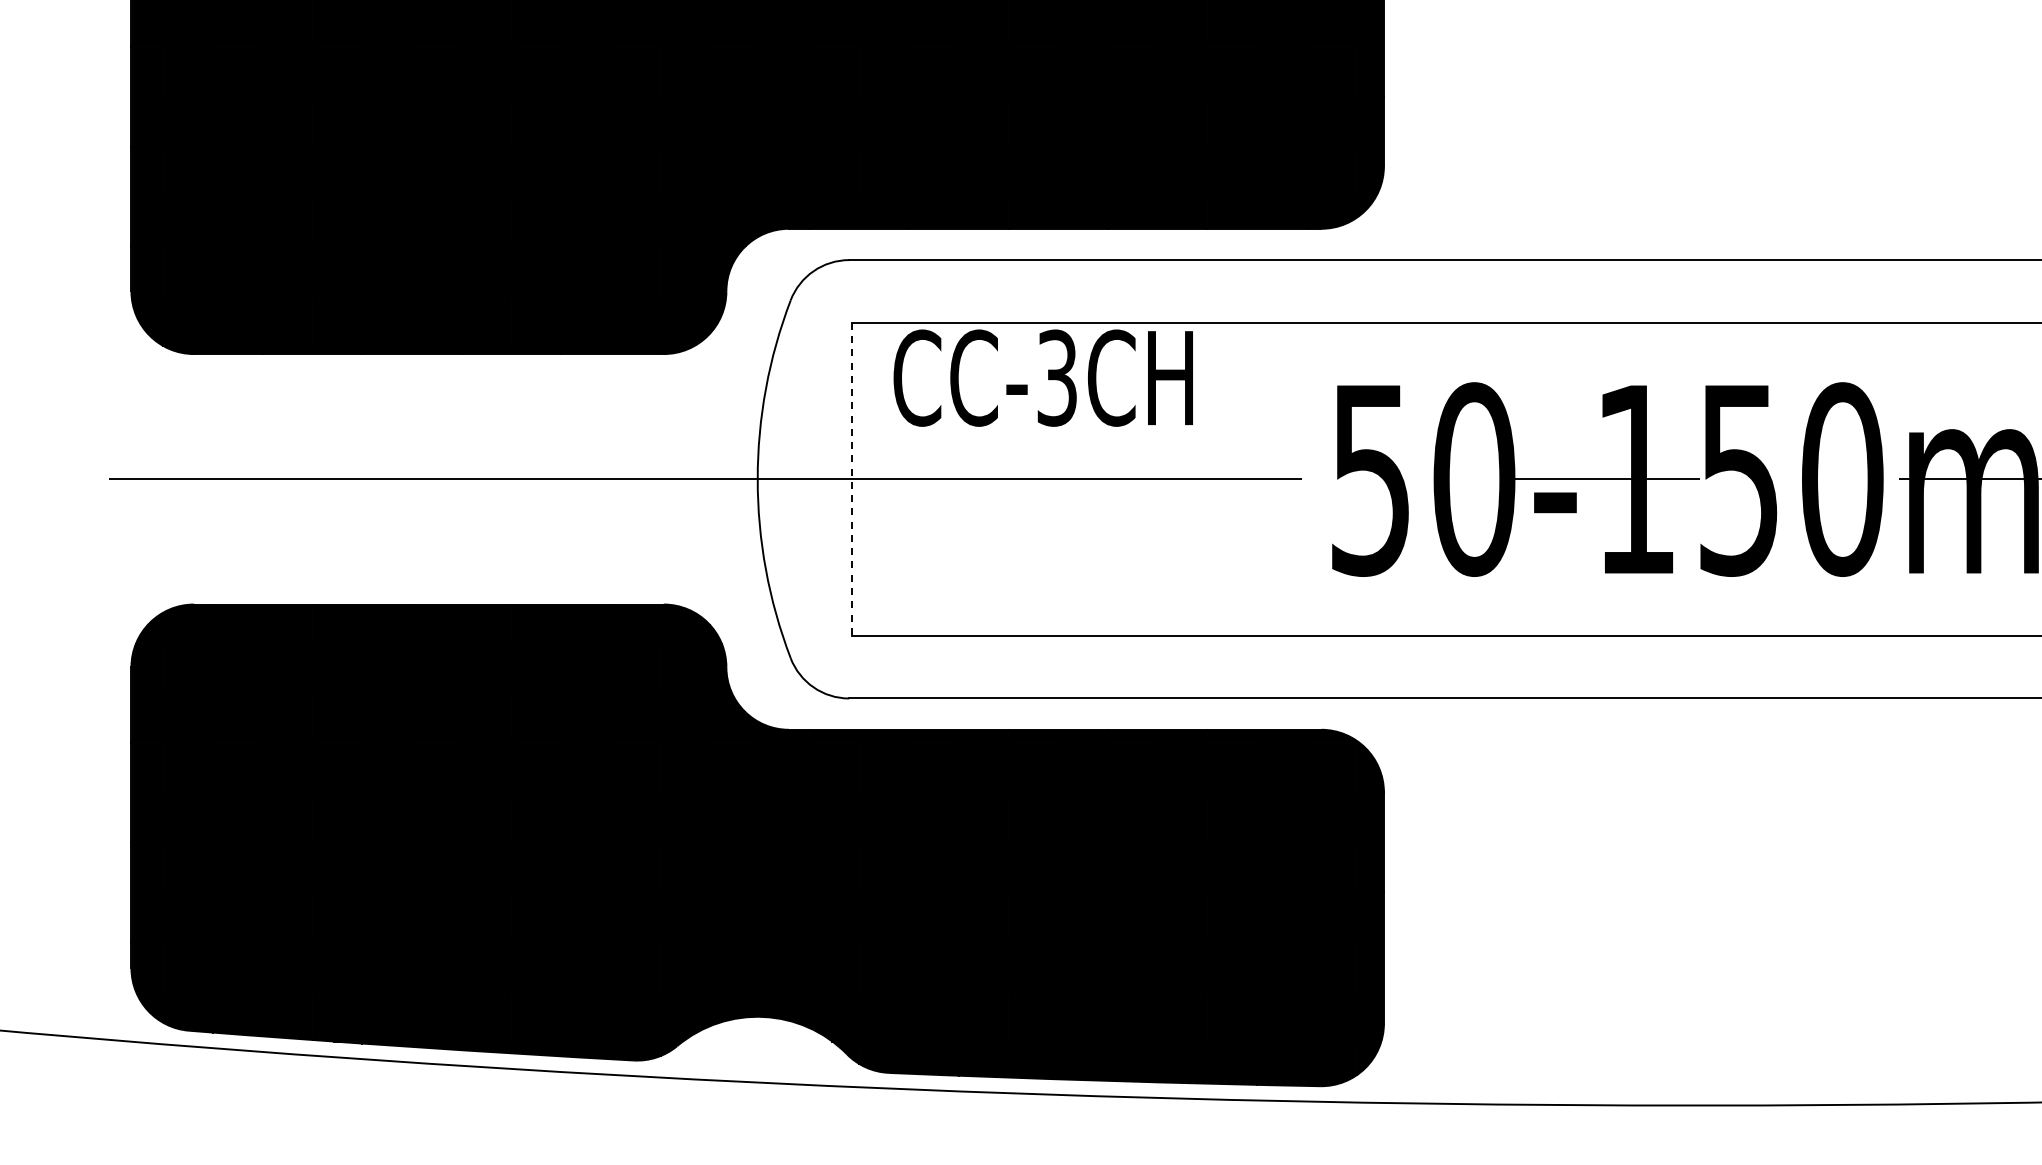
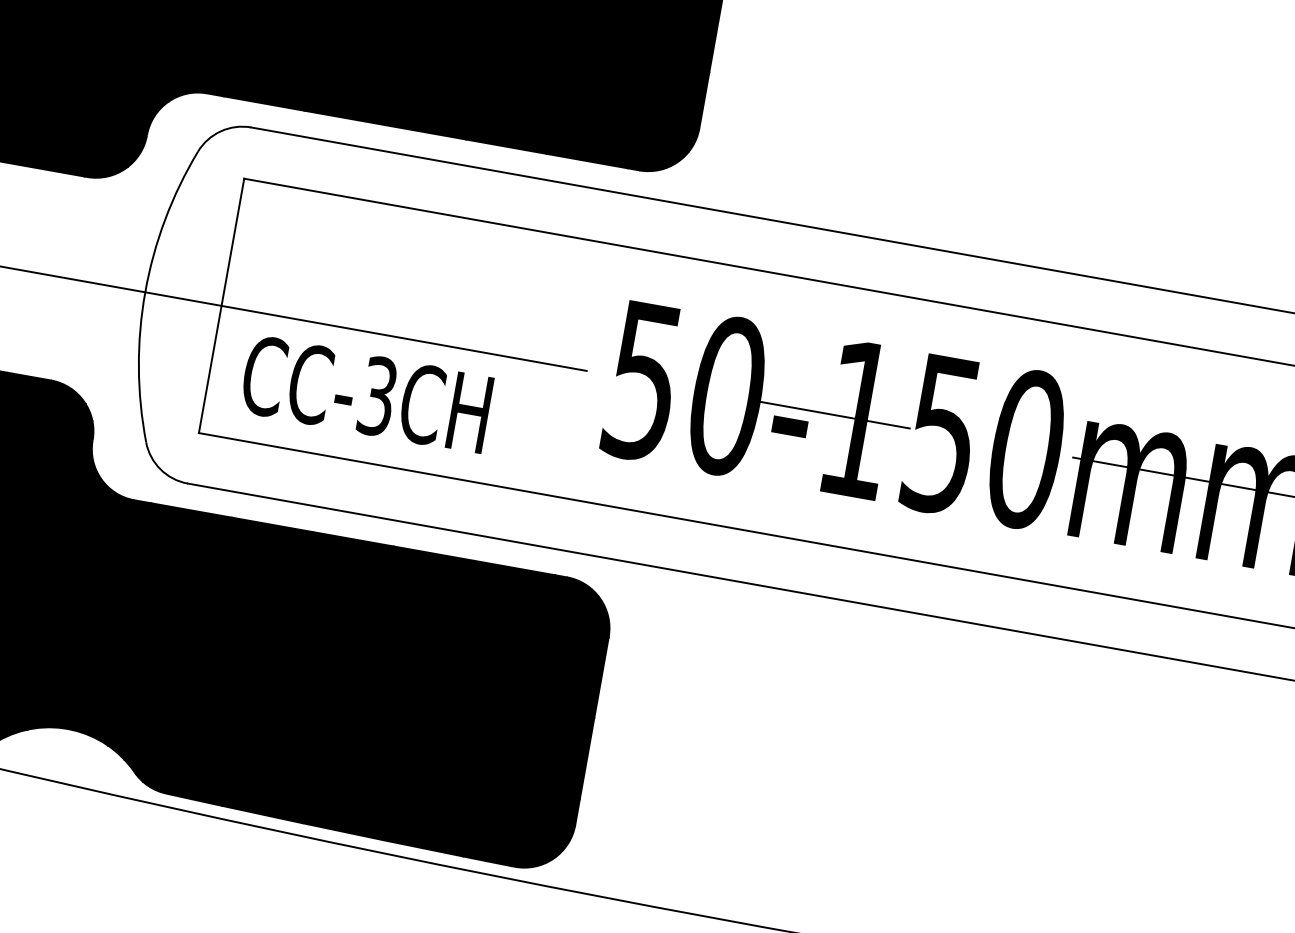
text: (1042, 377) -> (365, 393), moved
line: (851, 479) -> (221, 306), dashed -> solid

